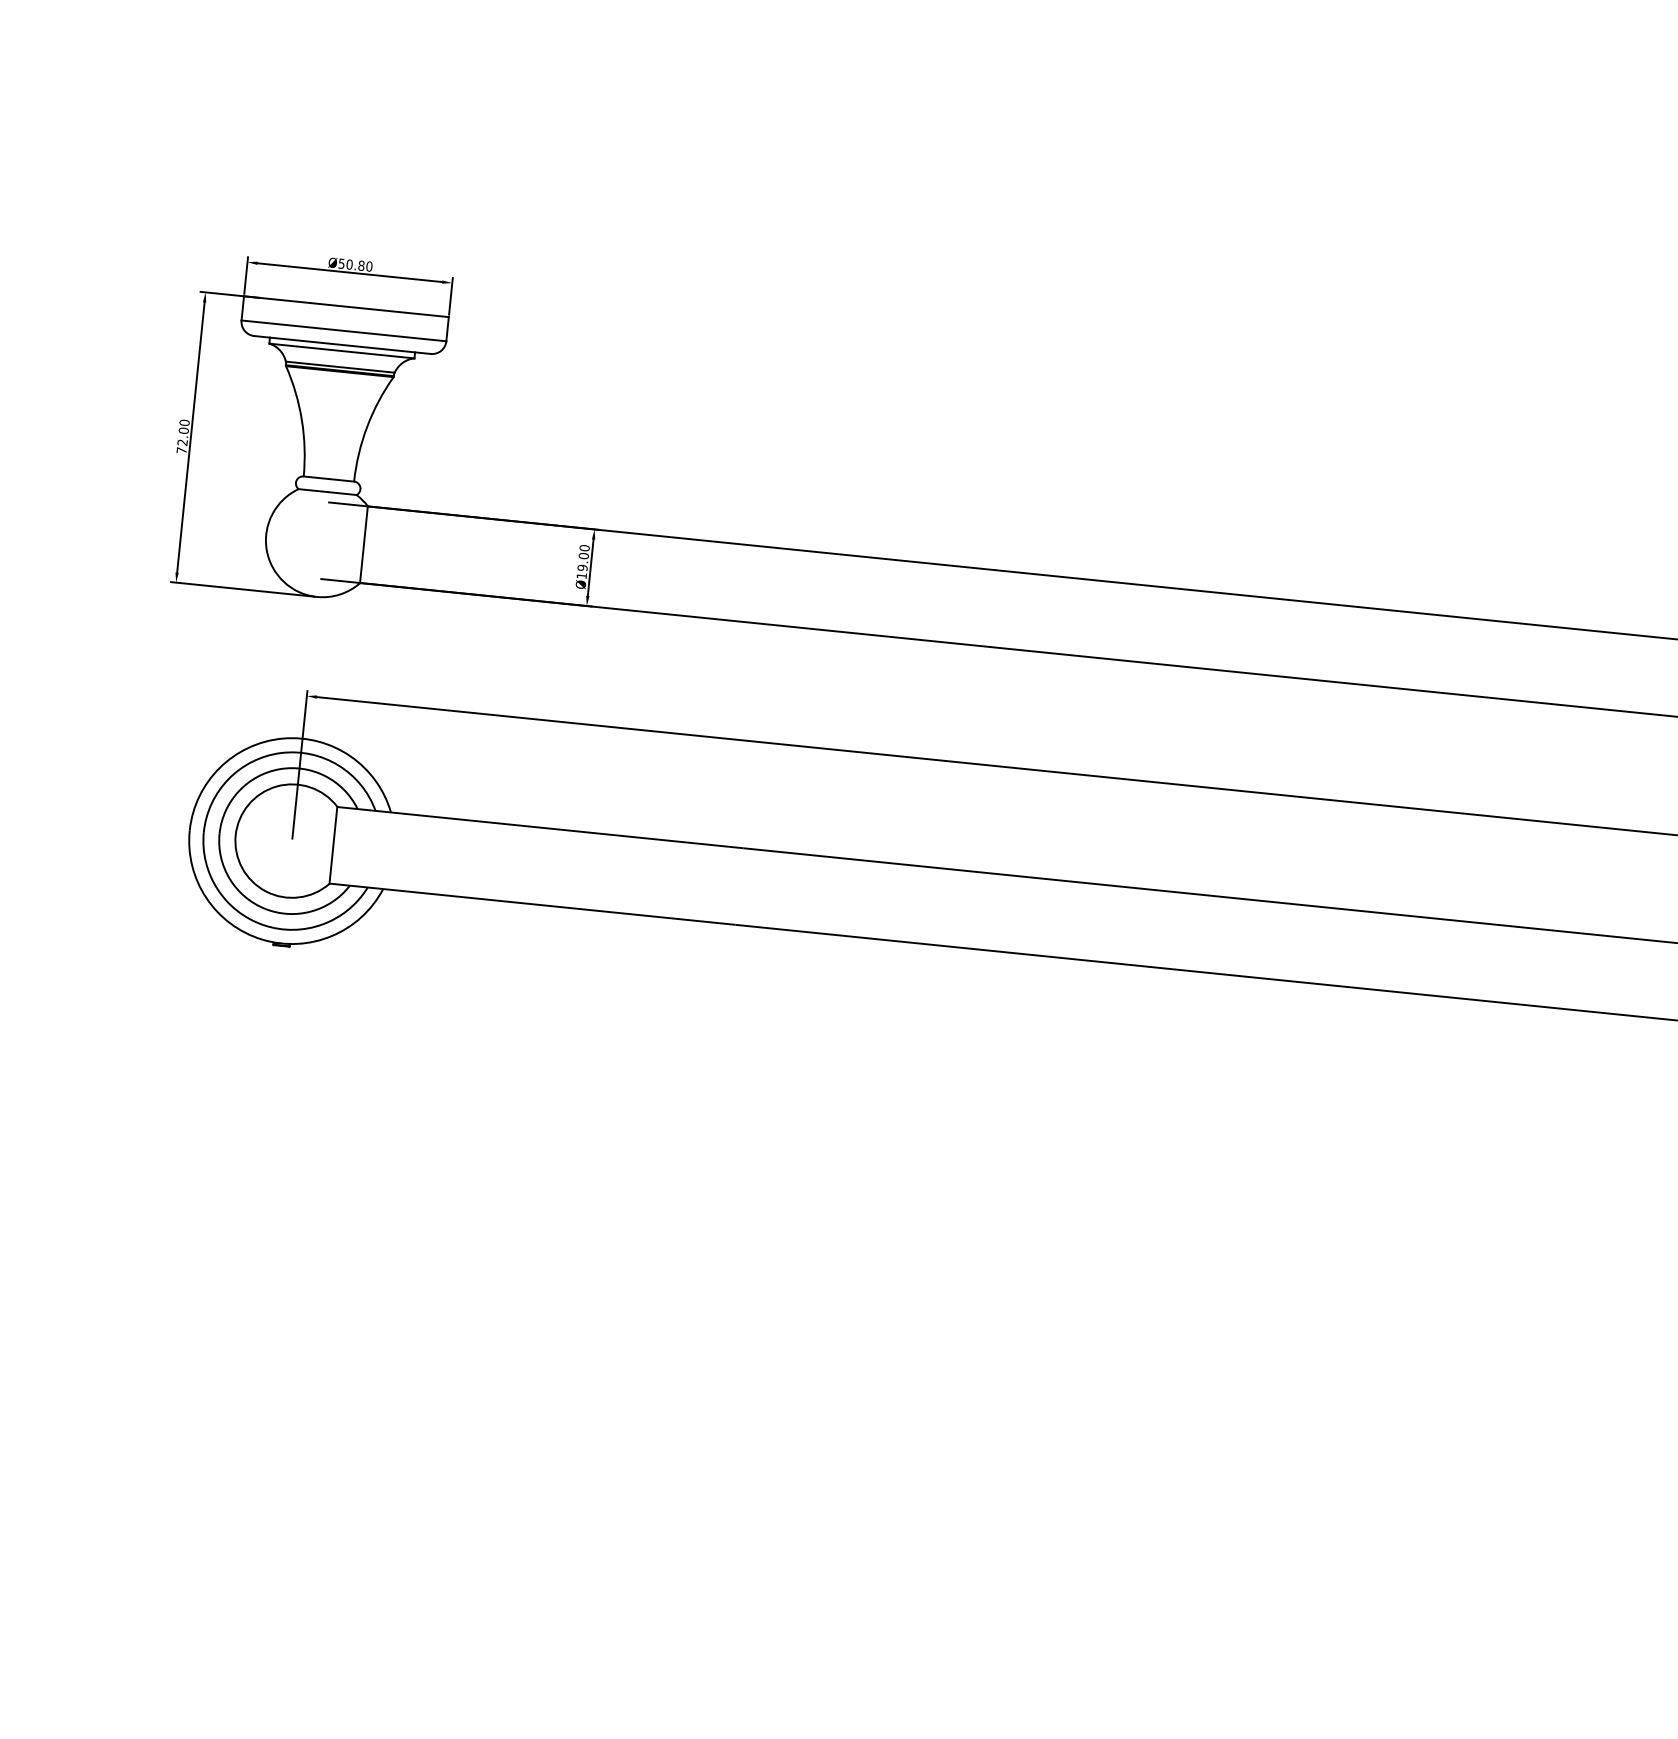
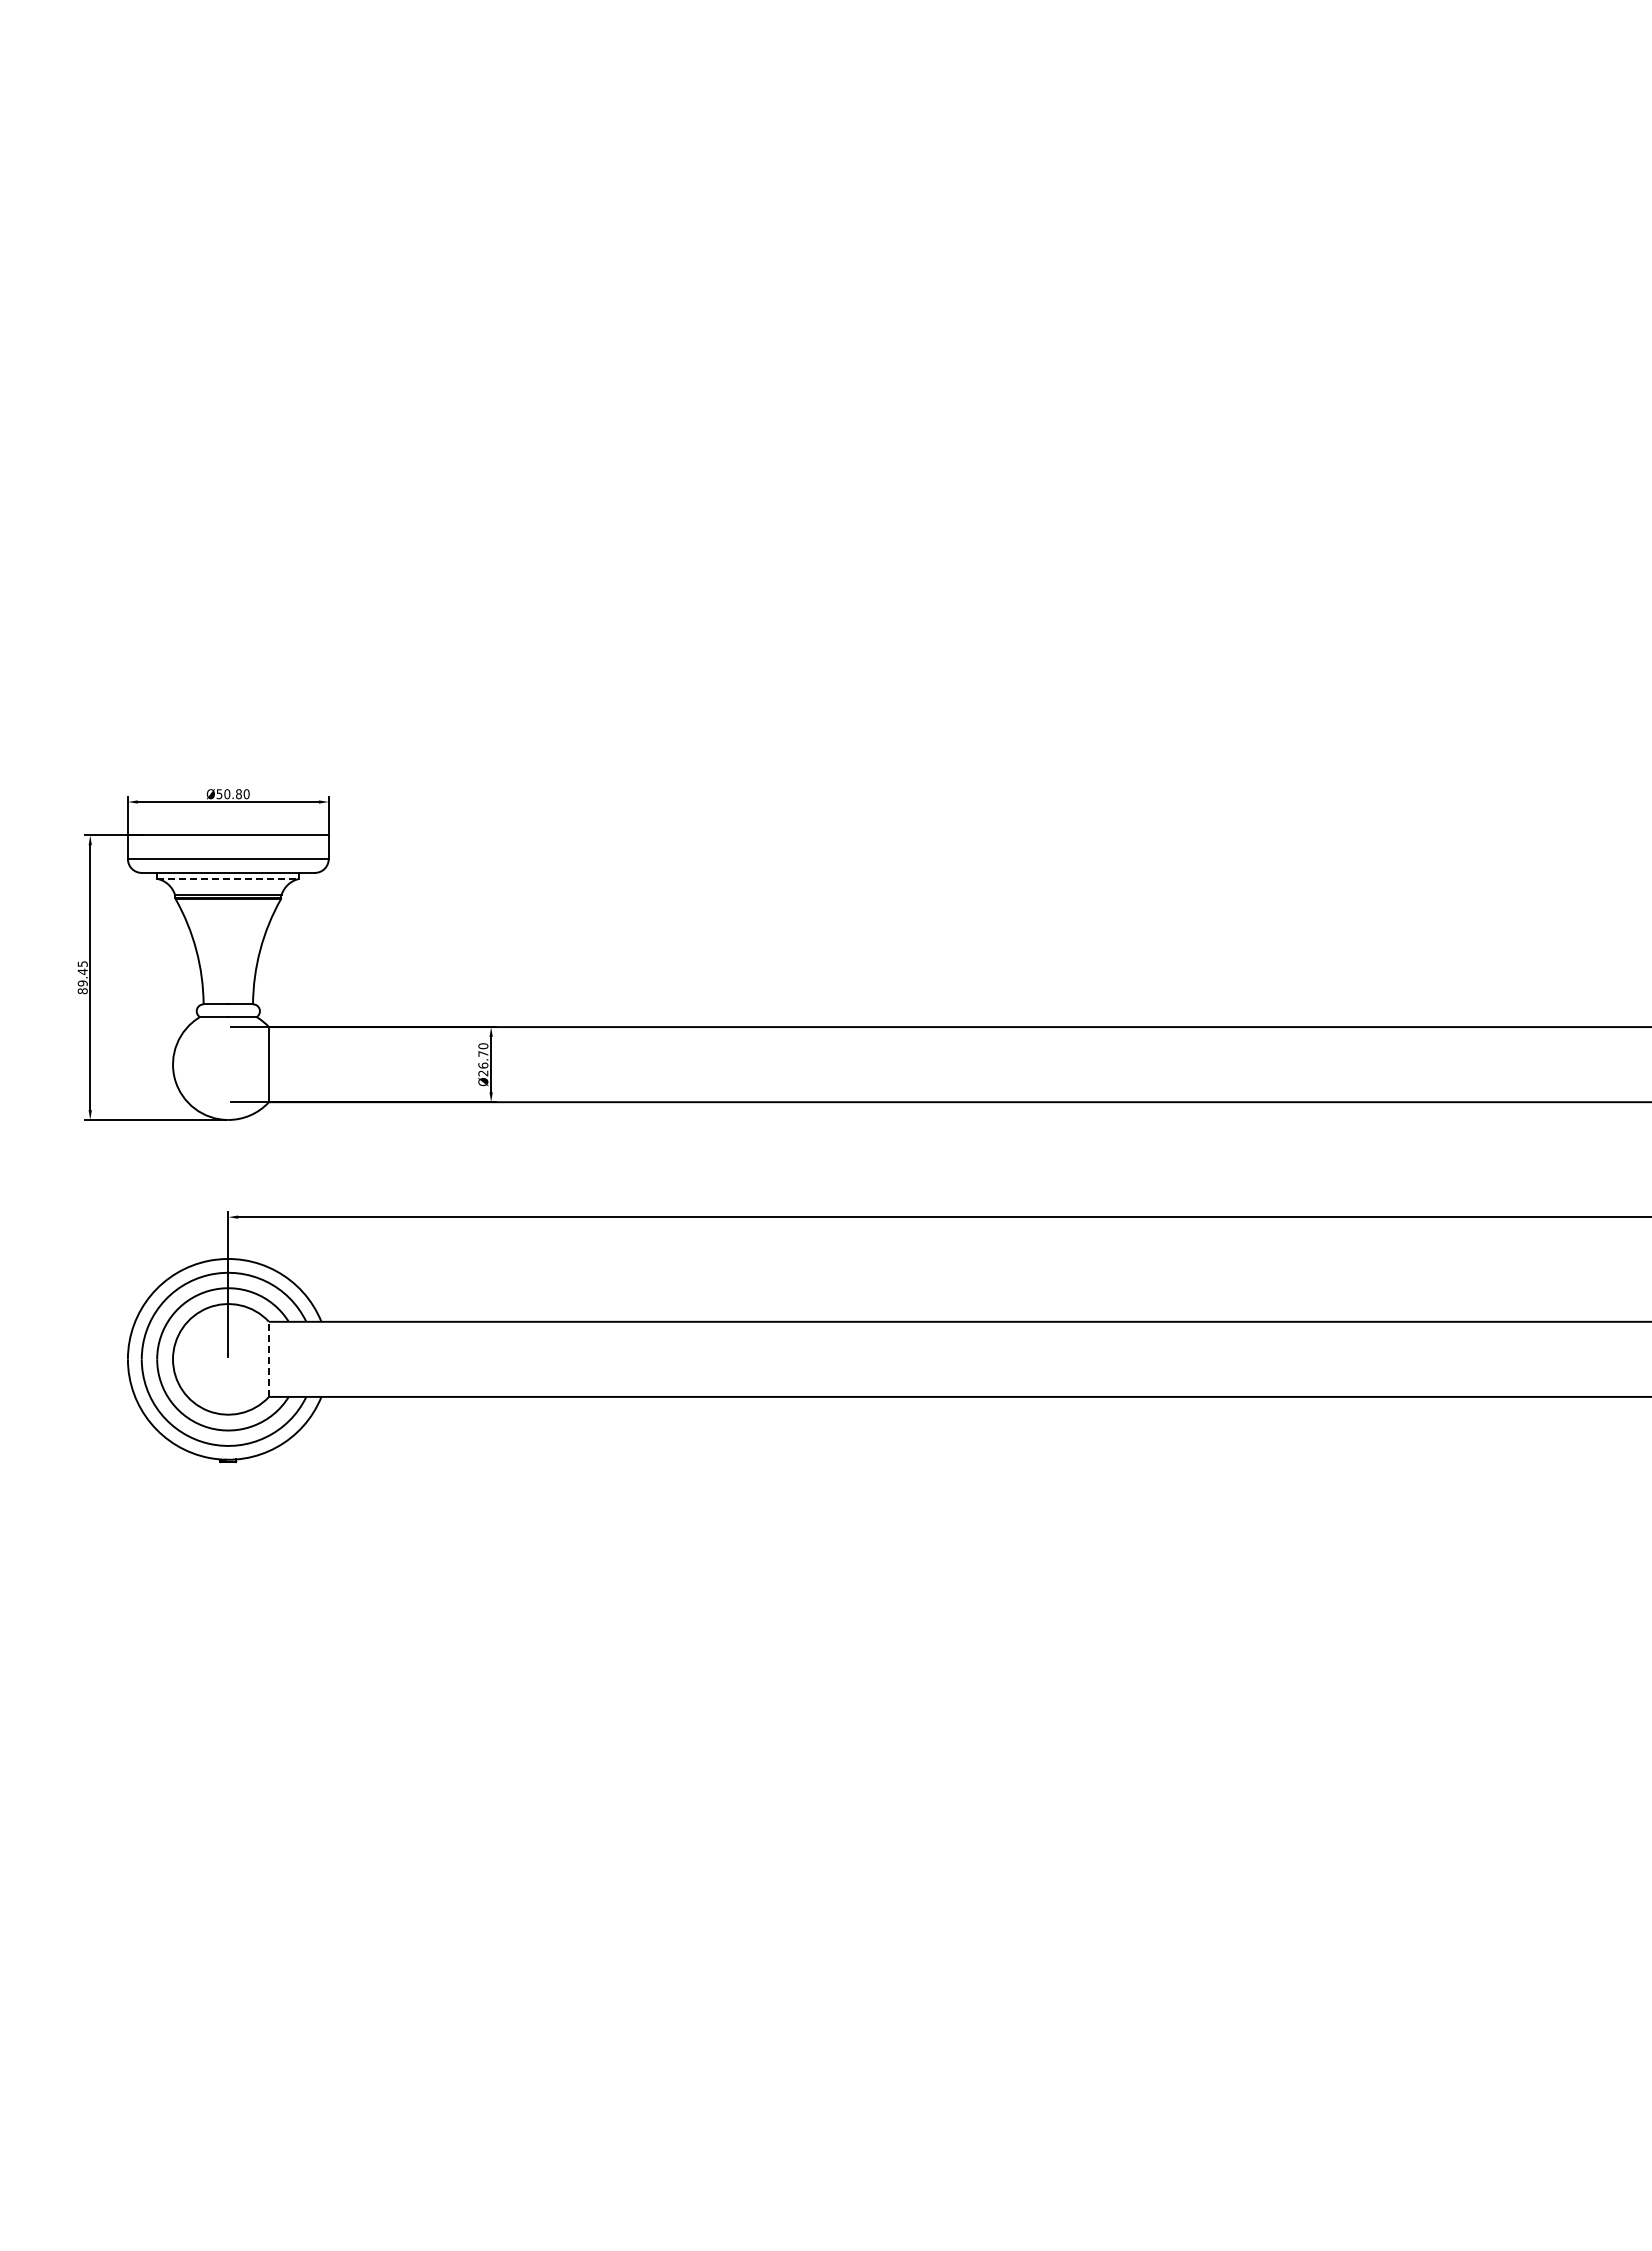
line: (342, 350) -> (228, 878), solid -> dashed
text: (182, 436) -> (82, 977), 72.00 -> 89.45
text: (583, 565) -> (483, 1063), Ø19.00 -> Ø26.70
line: (333, 845) -> (268, 1359), solid -> dashed

